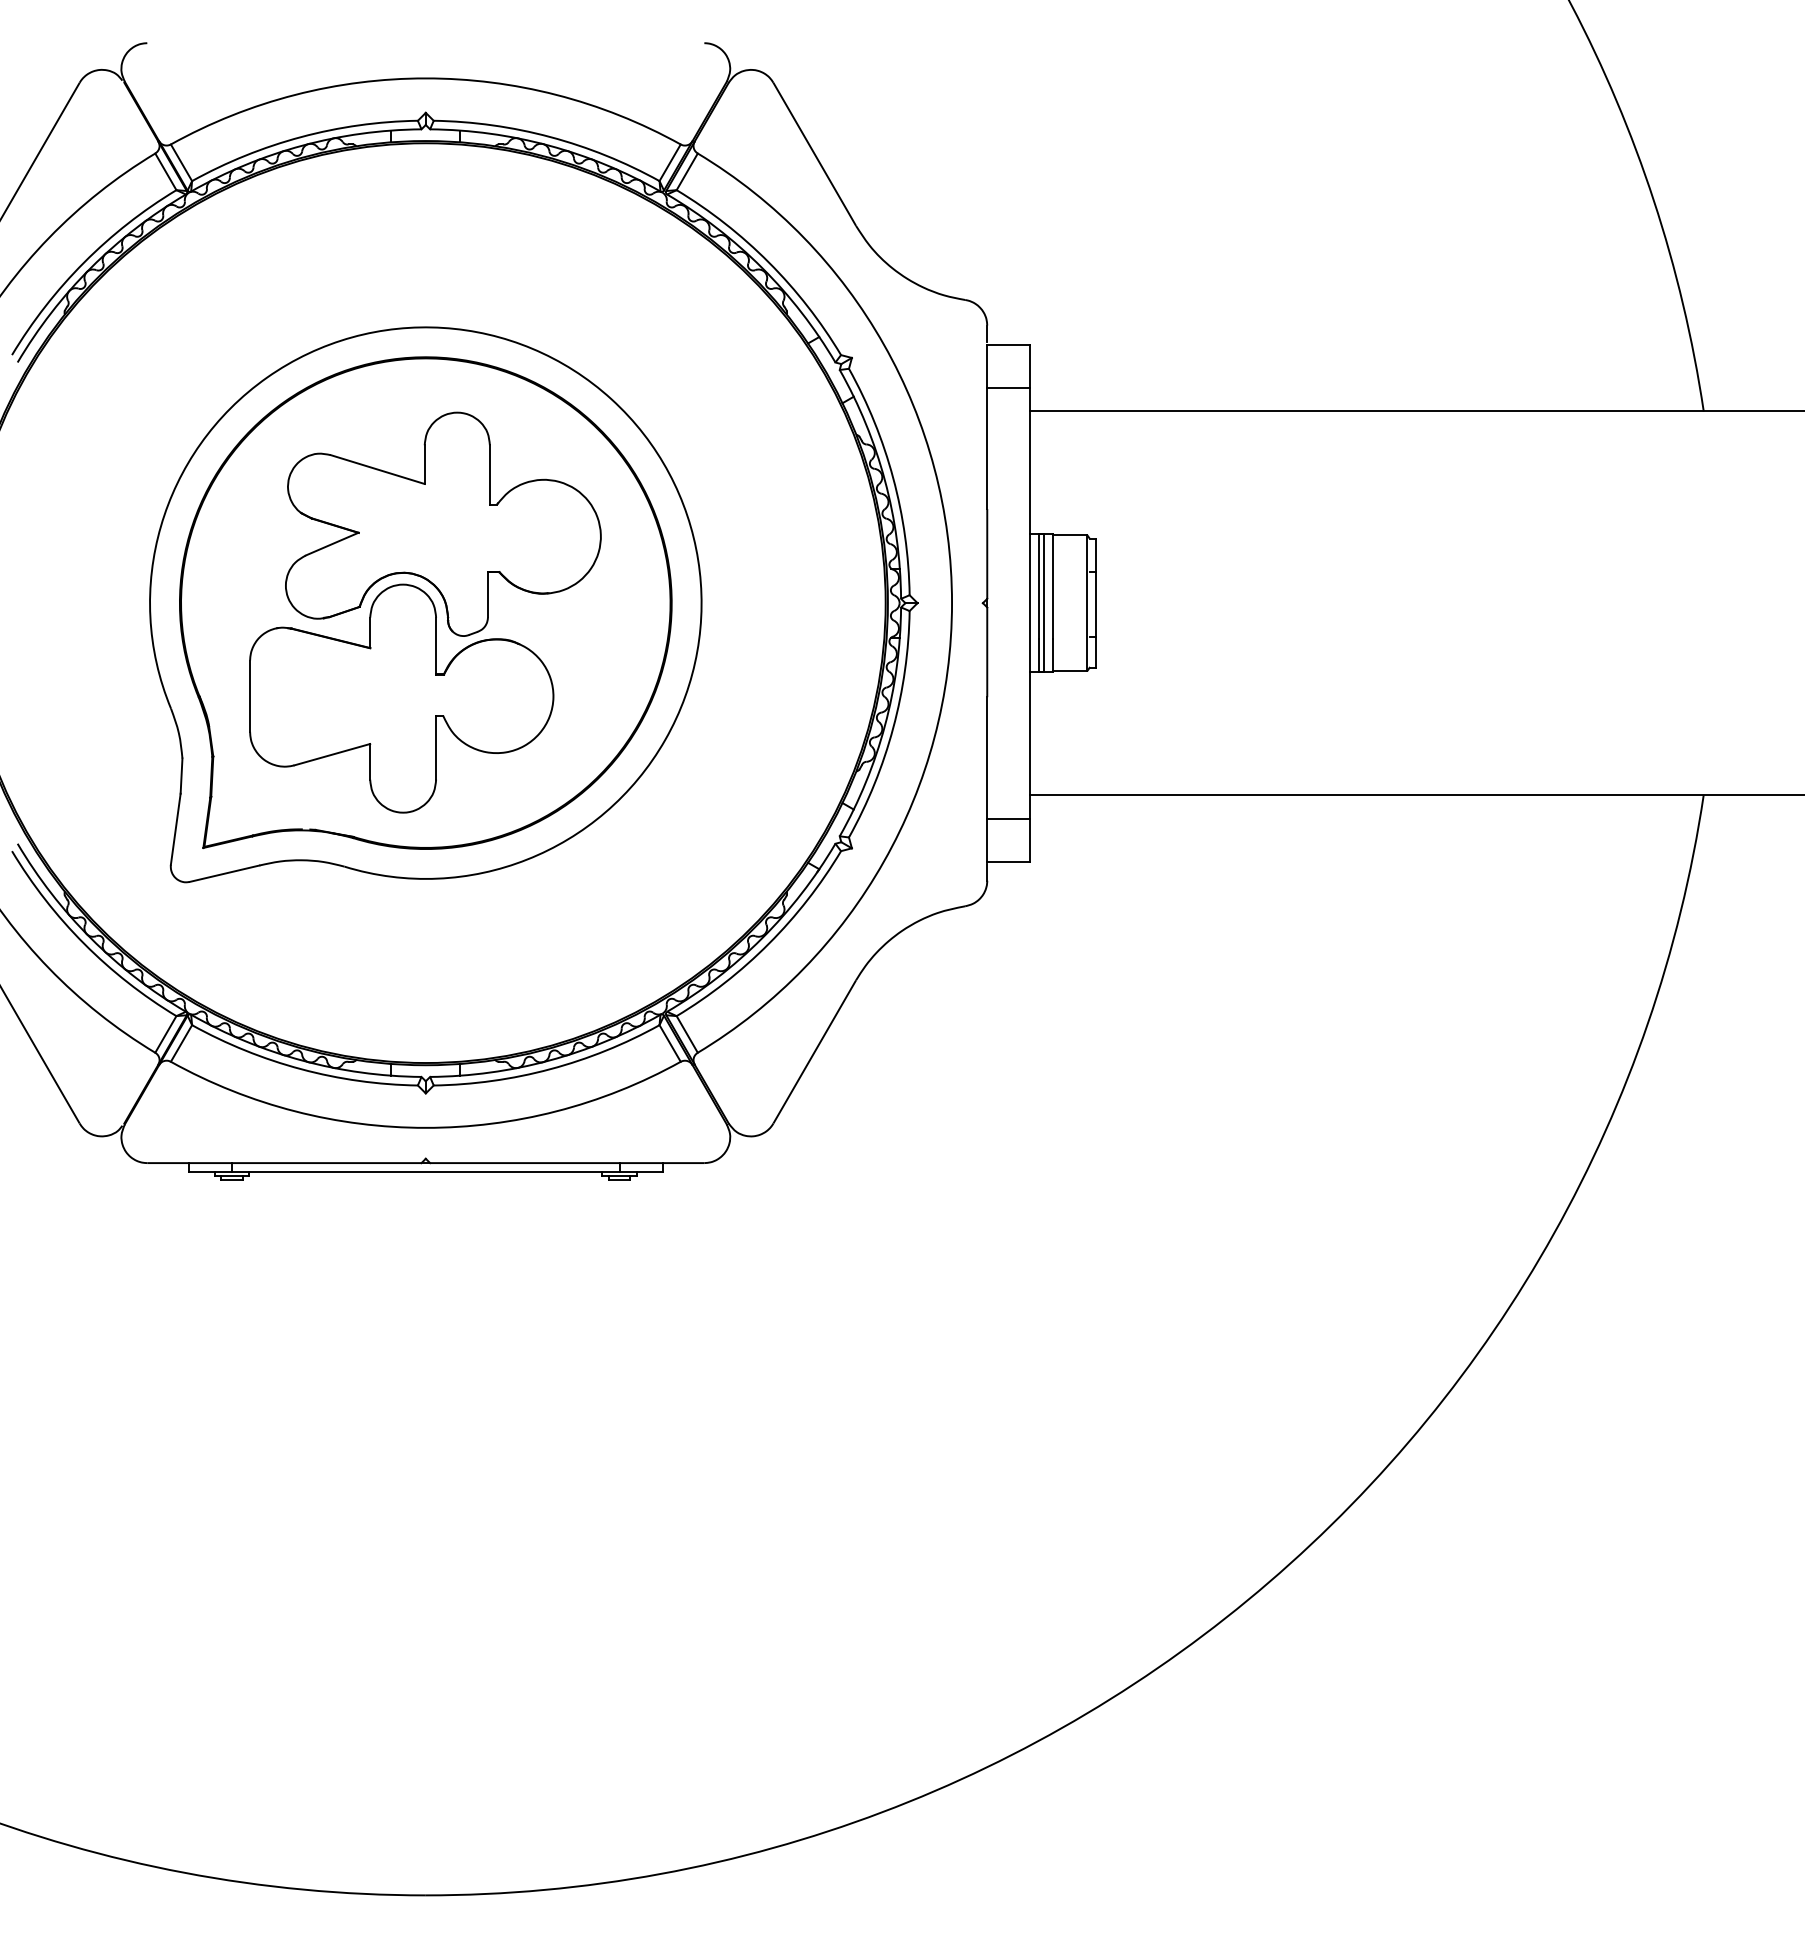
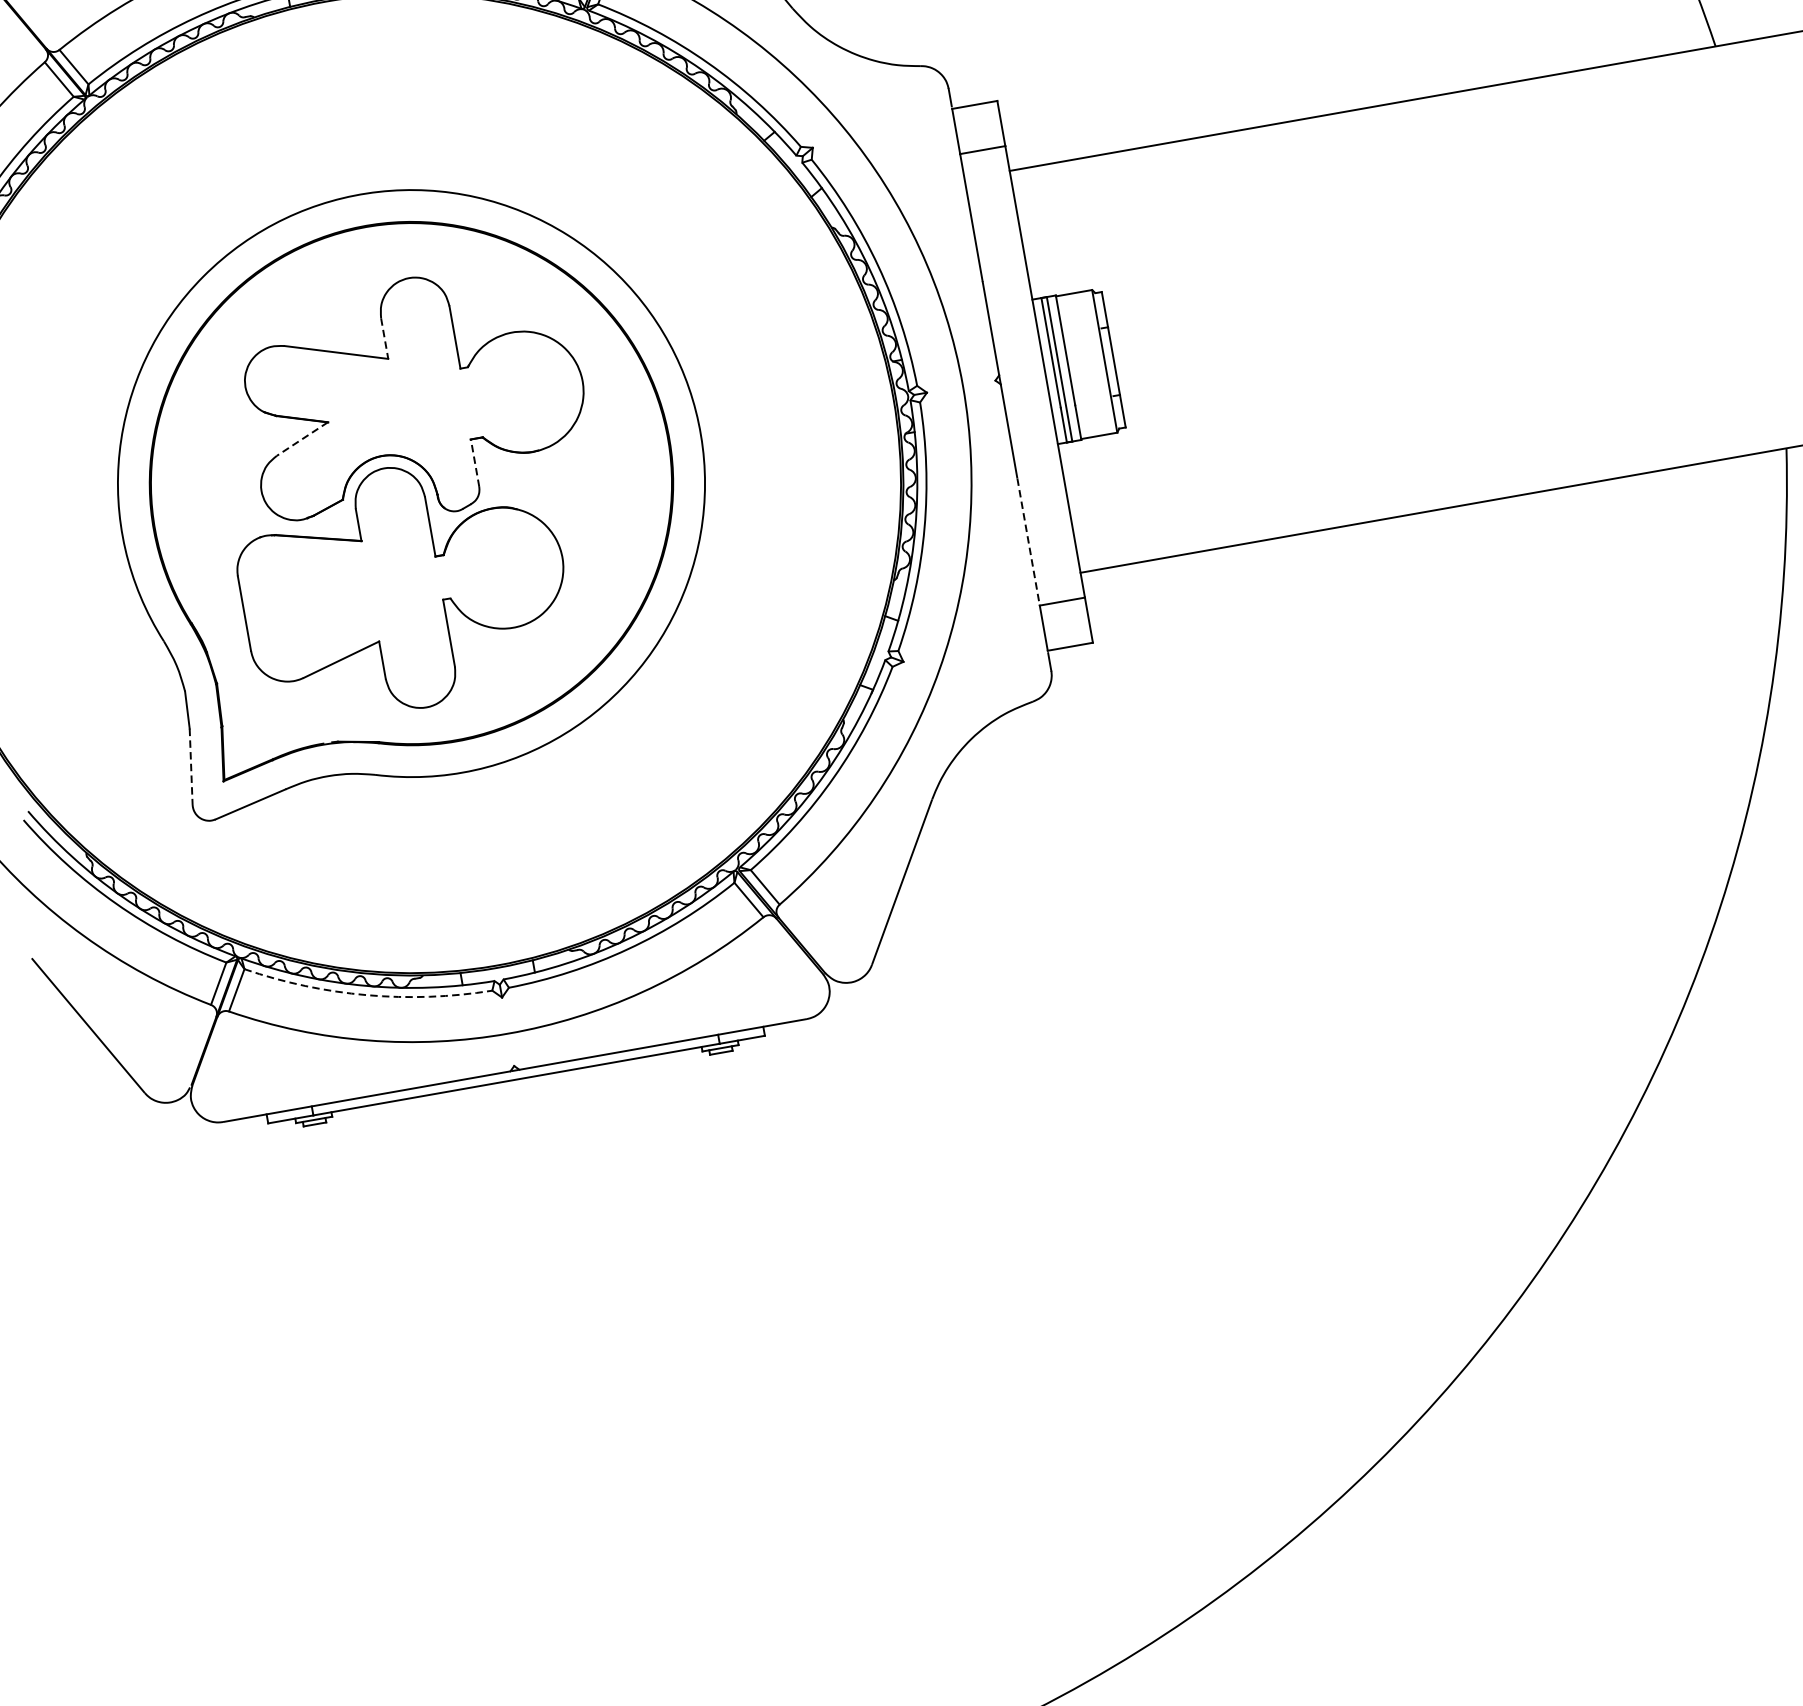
line: (424, 465) -> (384, 339), solid -> dashed
line: (332, 544) -> (302, 439), solid -> dashed
line: (488, 594) -> (475, 462), solid -> dashed
line: (987, 757) -> (1028, 541), solid -> dashed
line: (175, 829) -> (190, 767), solid -> dashed
arc: (301, 1069) -> (367, 995), solid -> dashed

